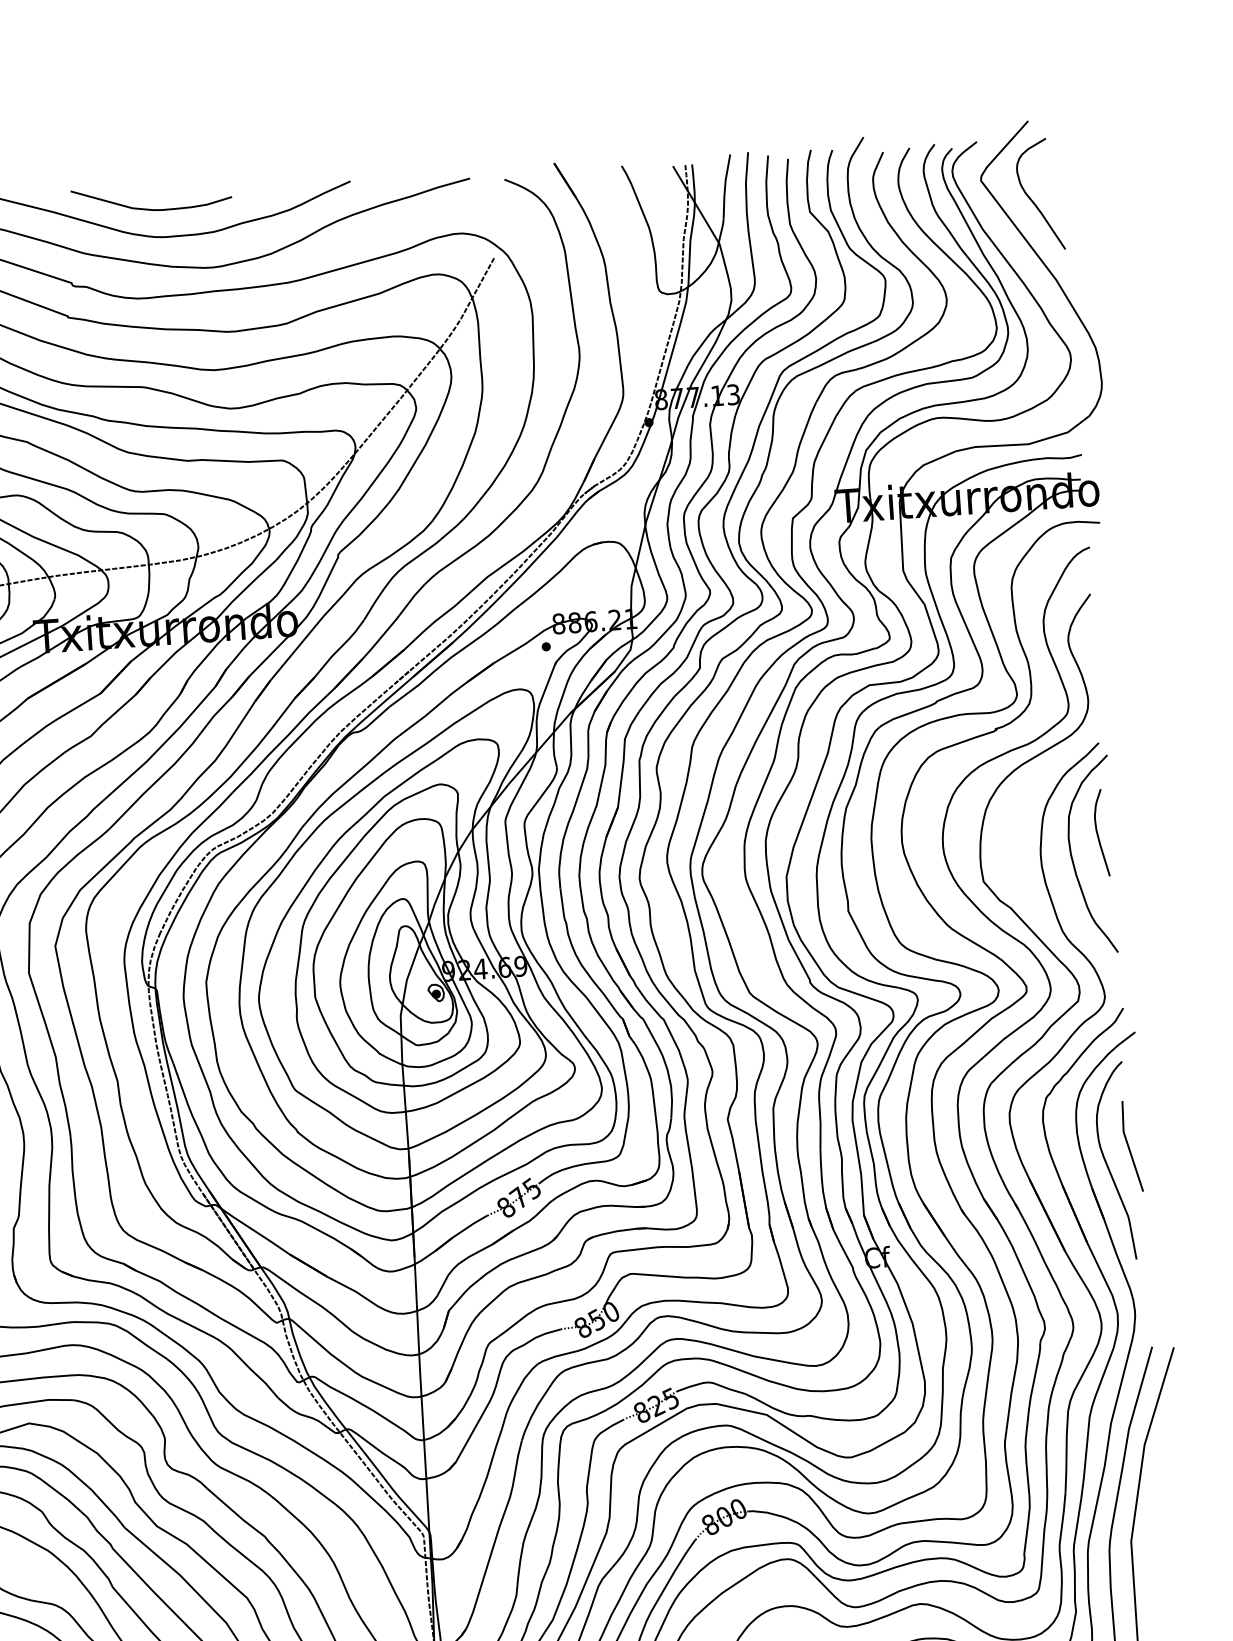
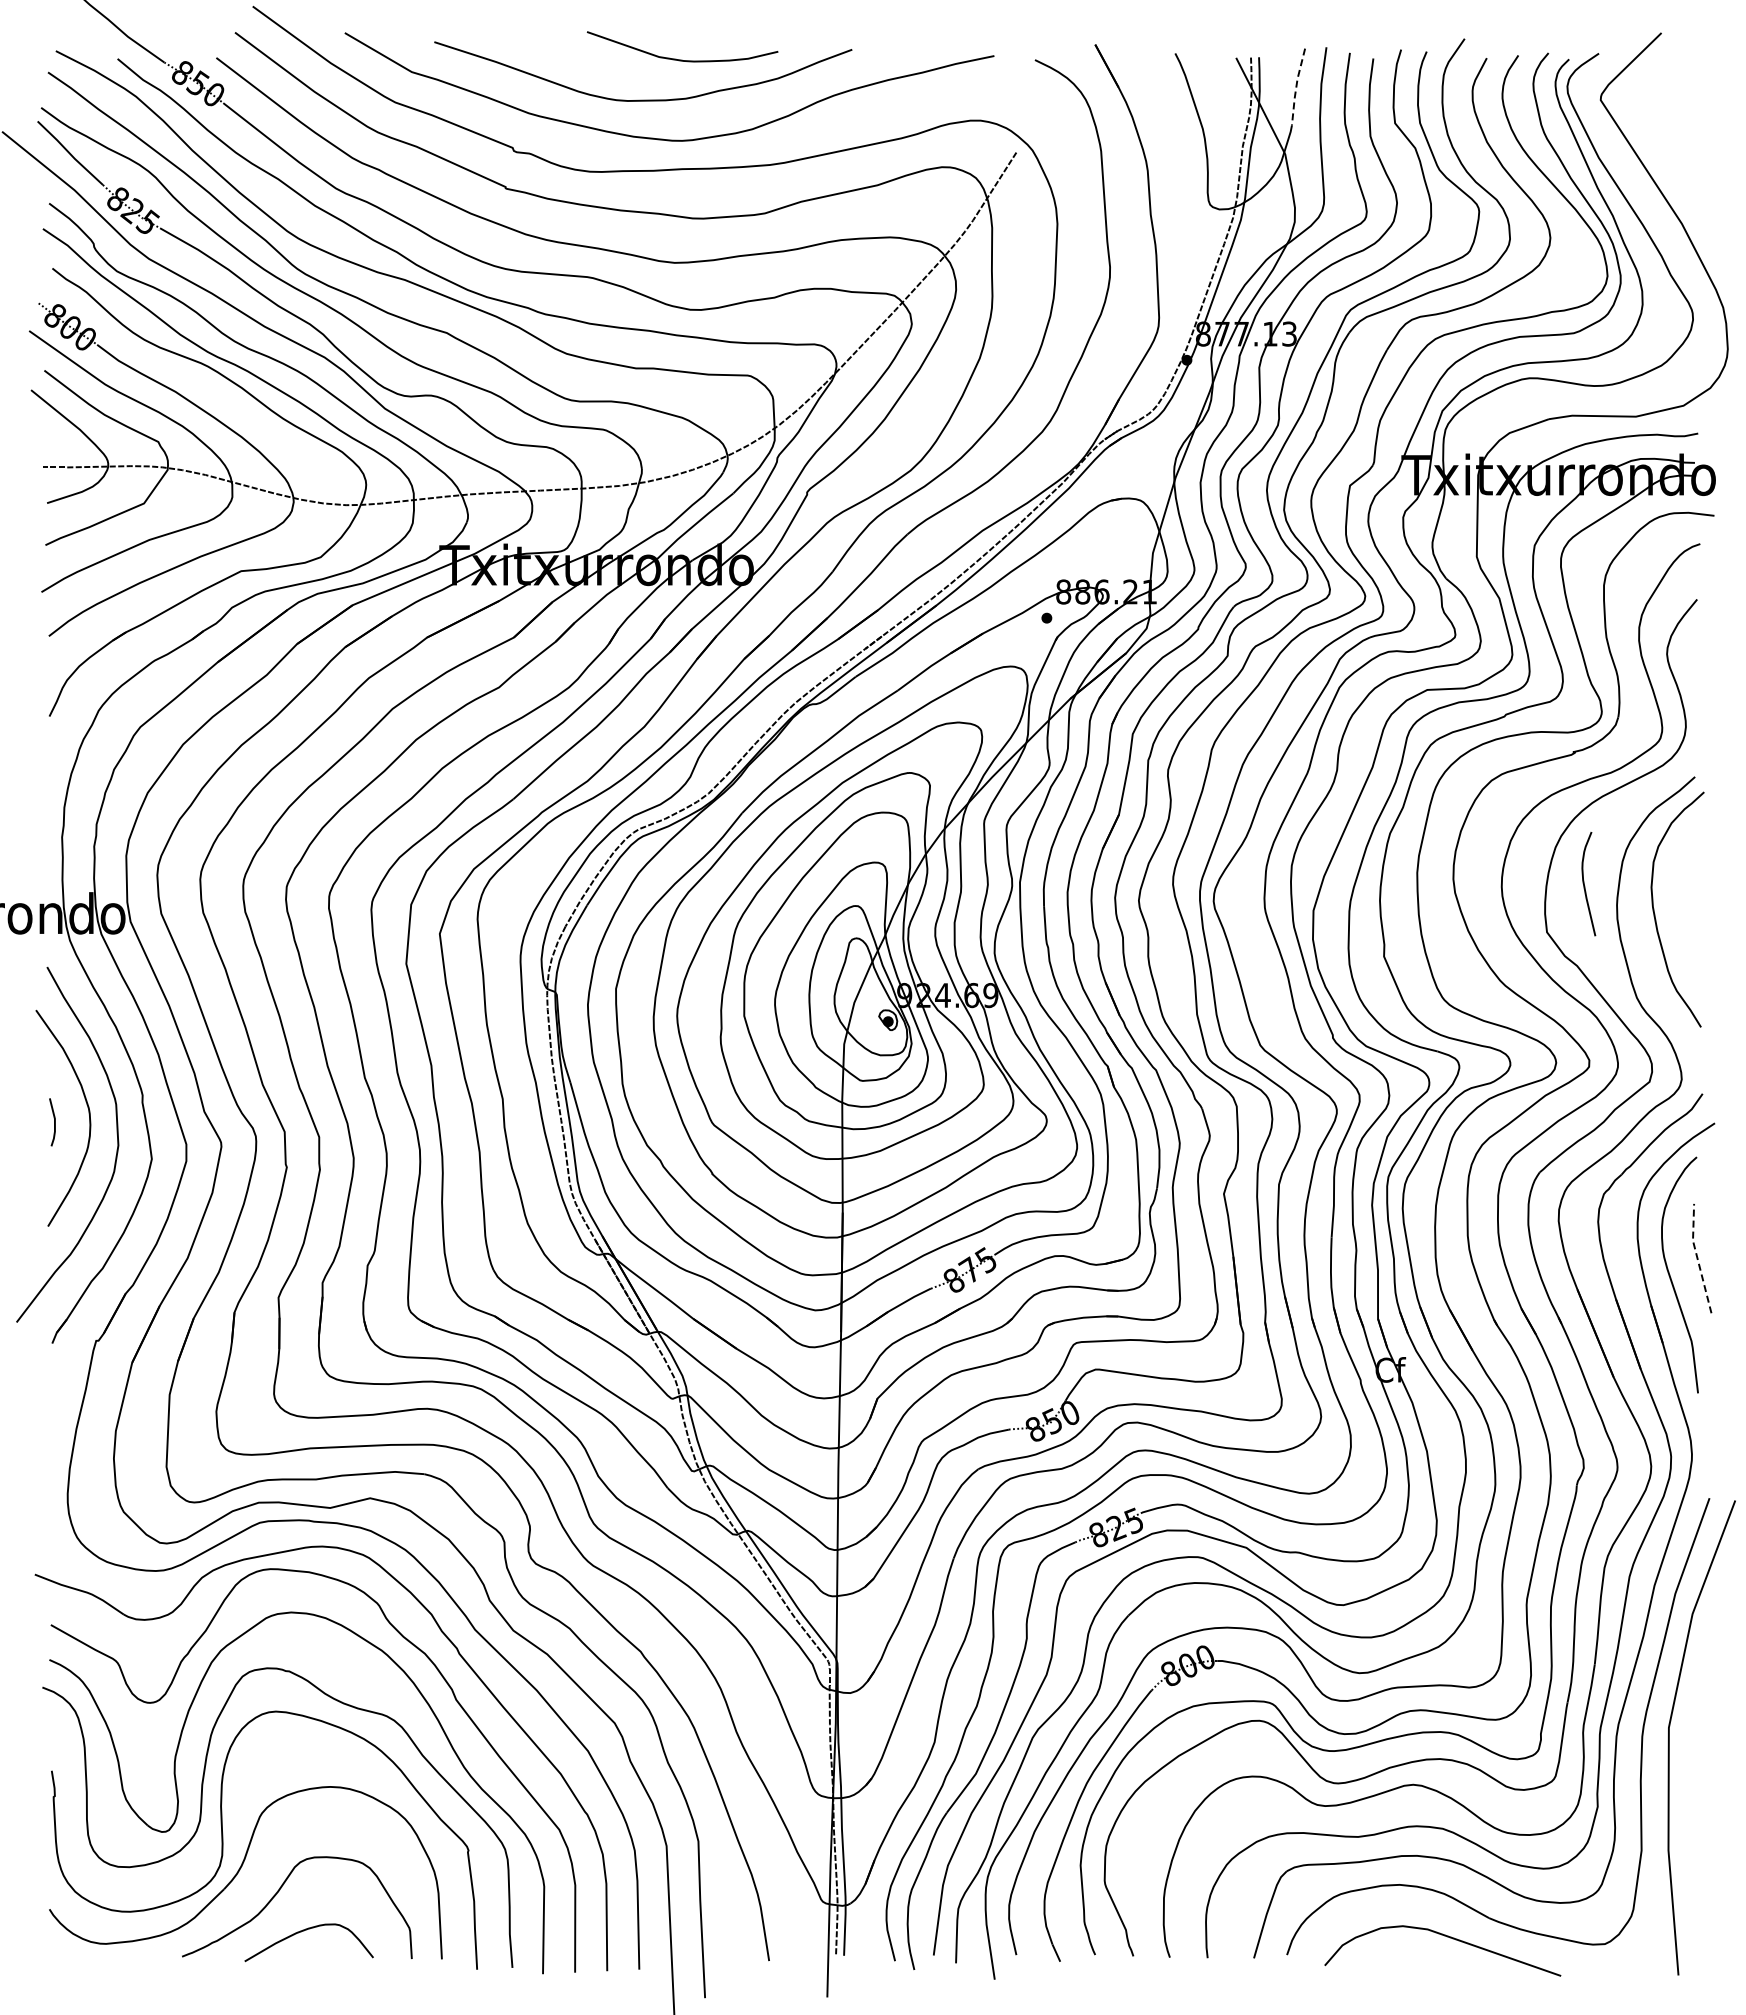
line: (725, 186) -> (1296, 86), solid -> dashed
curve: (1032, 200) -> (1660, 127), removed
curve: (152, 208) -> (682, 59), moved
curve: (1098, 835) -> (1585, 886), moved
line: (1128, 1146) -> (1697, 1258), solid -> dashed

